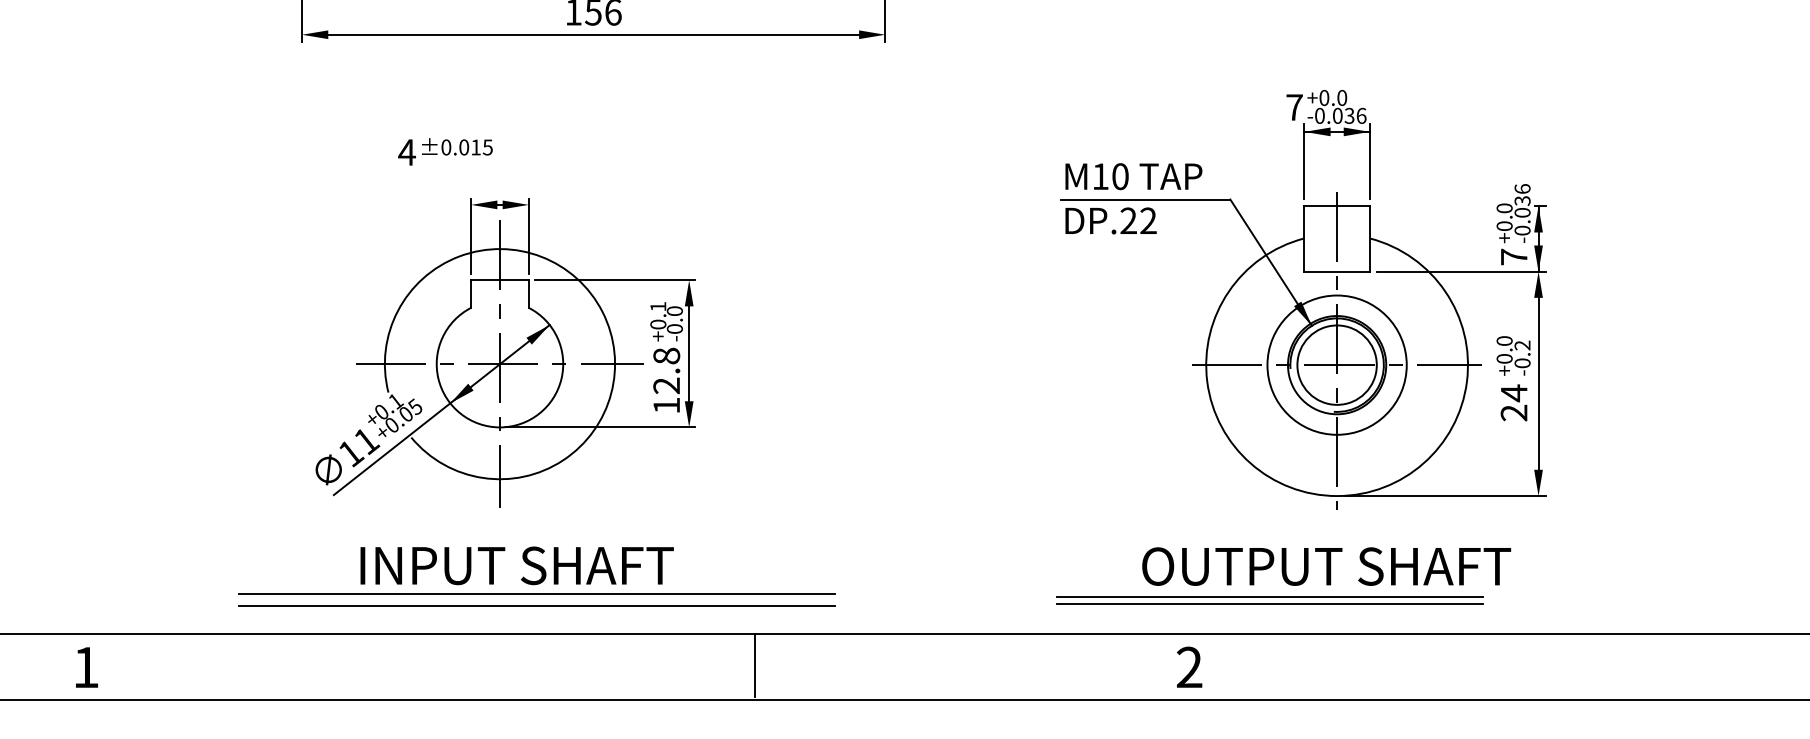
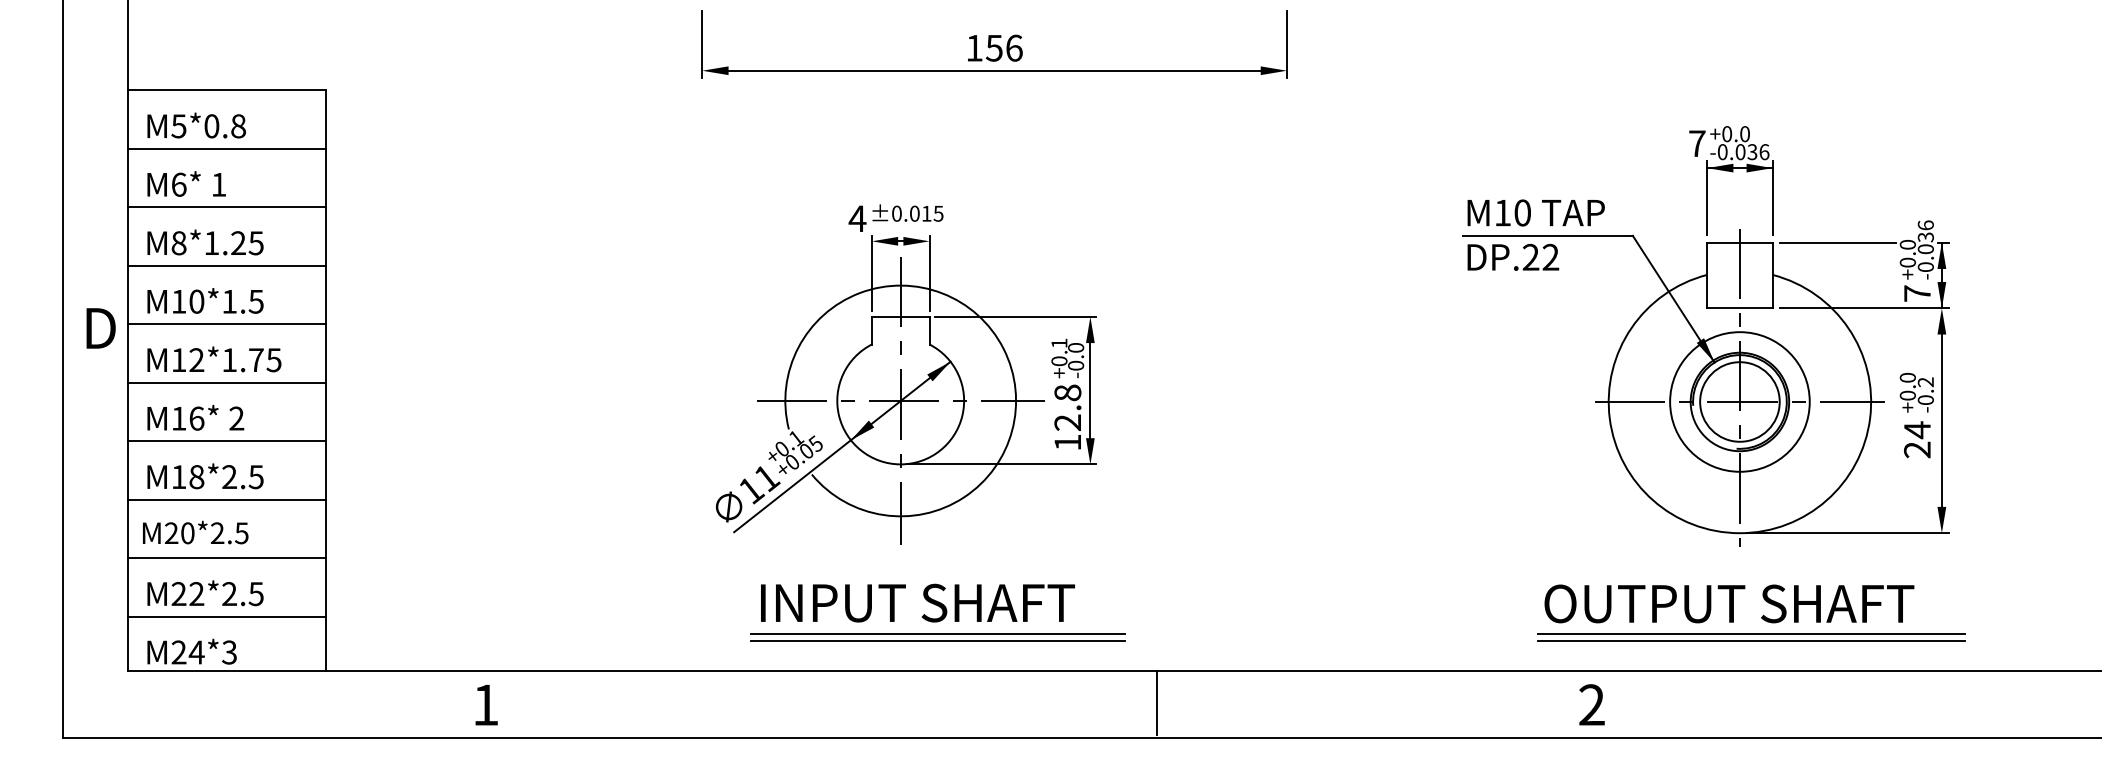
text: (444, 151) -> (895, 217), moved
line: (1434, 206) -> (1837, 242), added
part: (536, 600) -> (937, 637), size x0.62
part: (1269, 600) -> (1751, 637), moved

